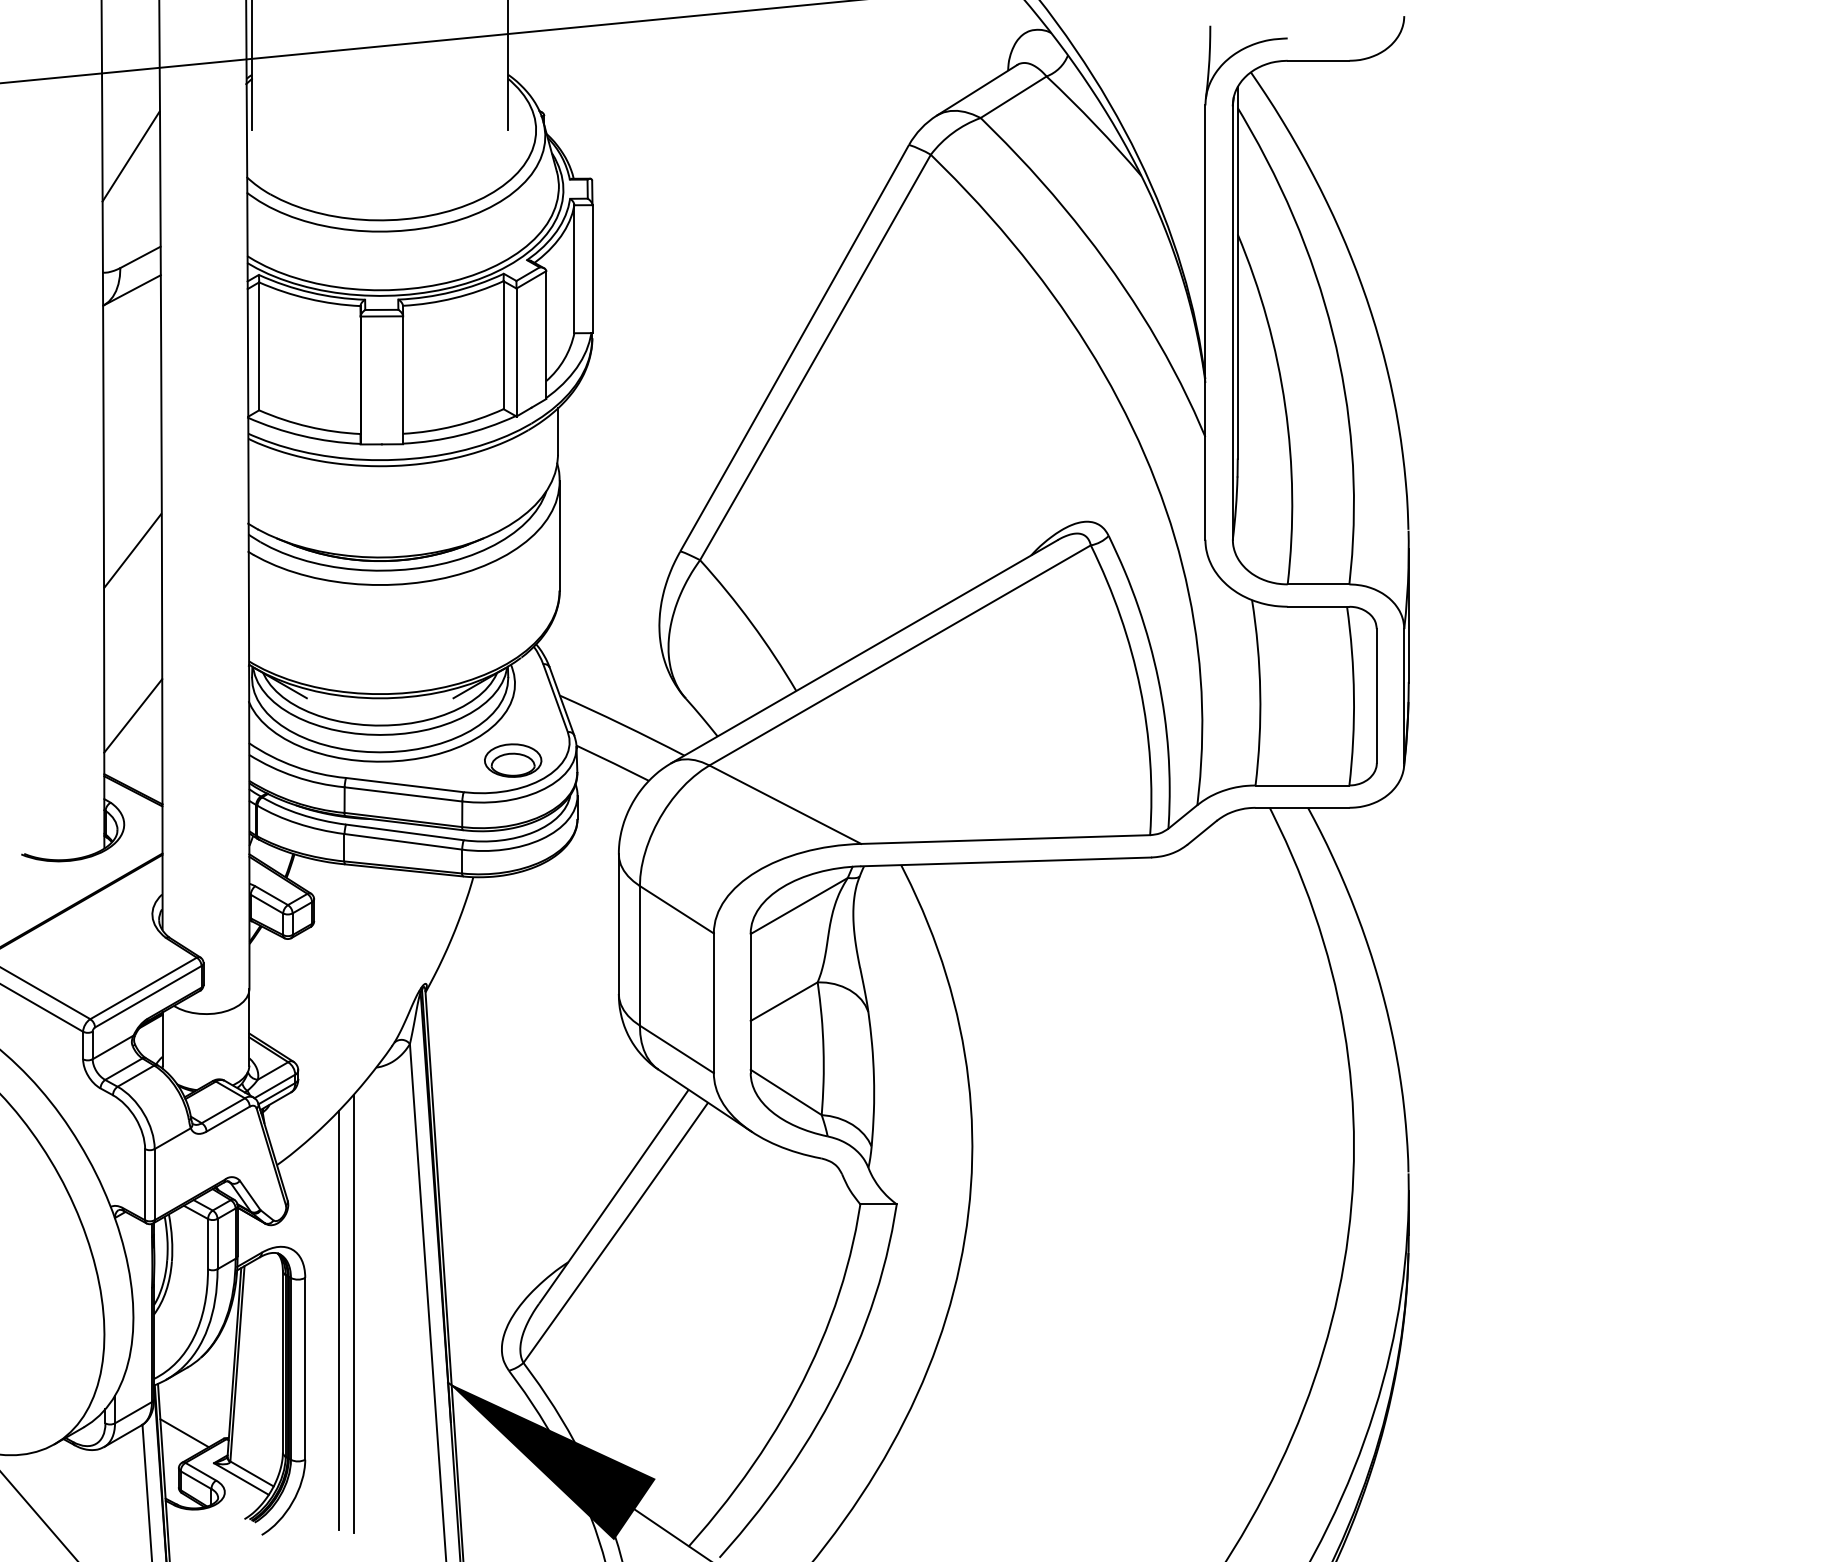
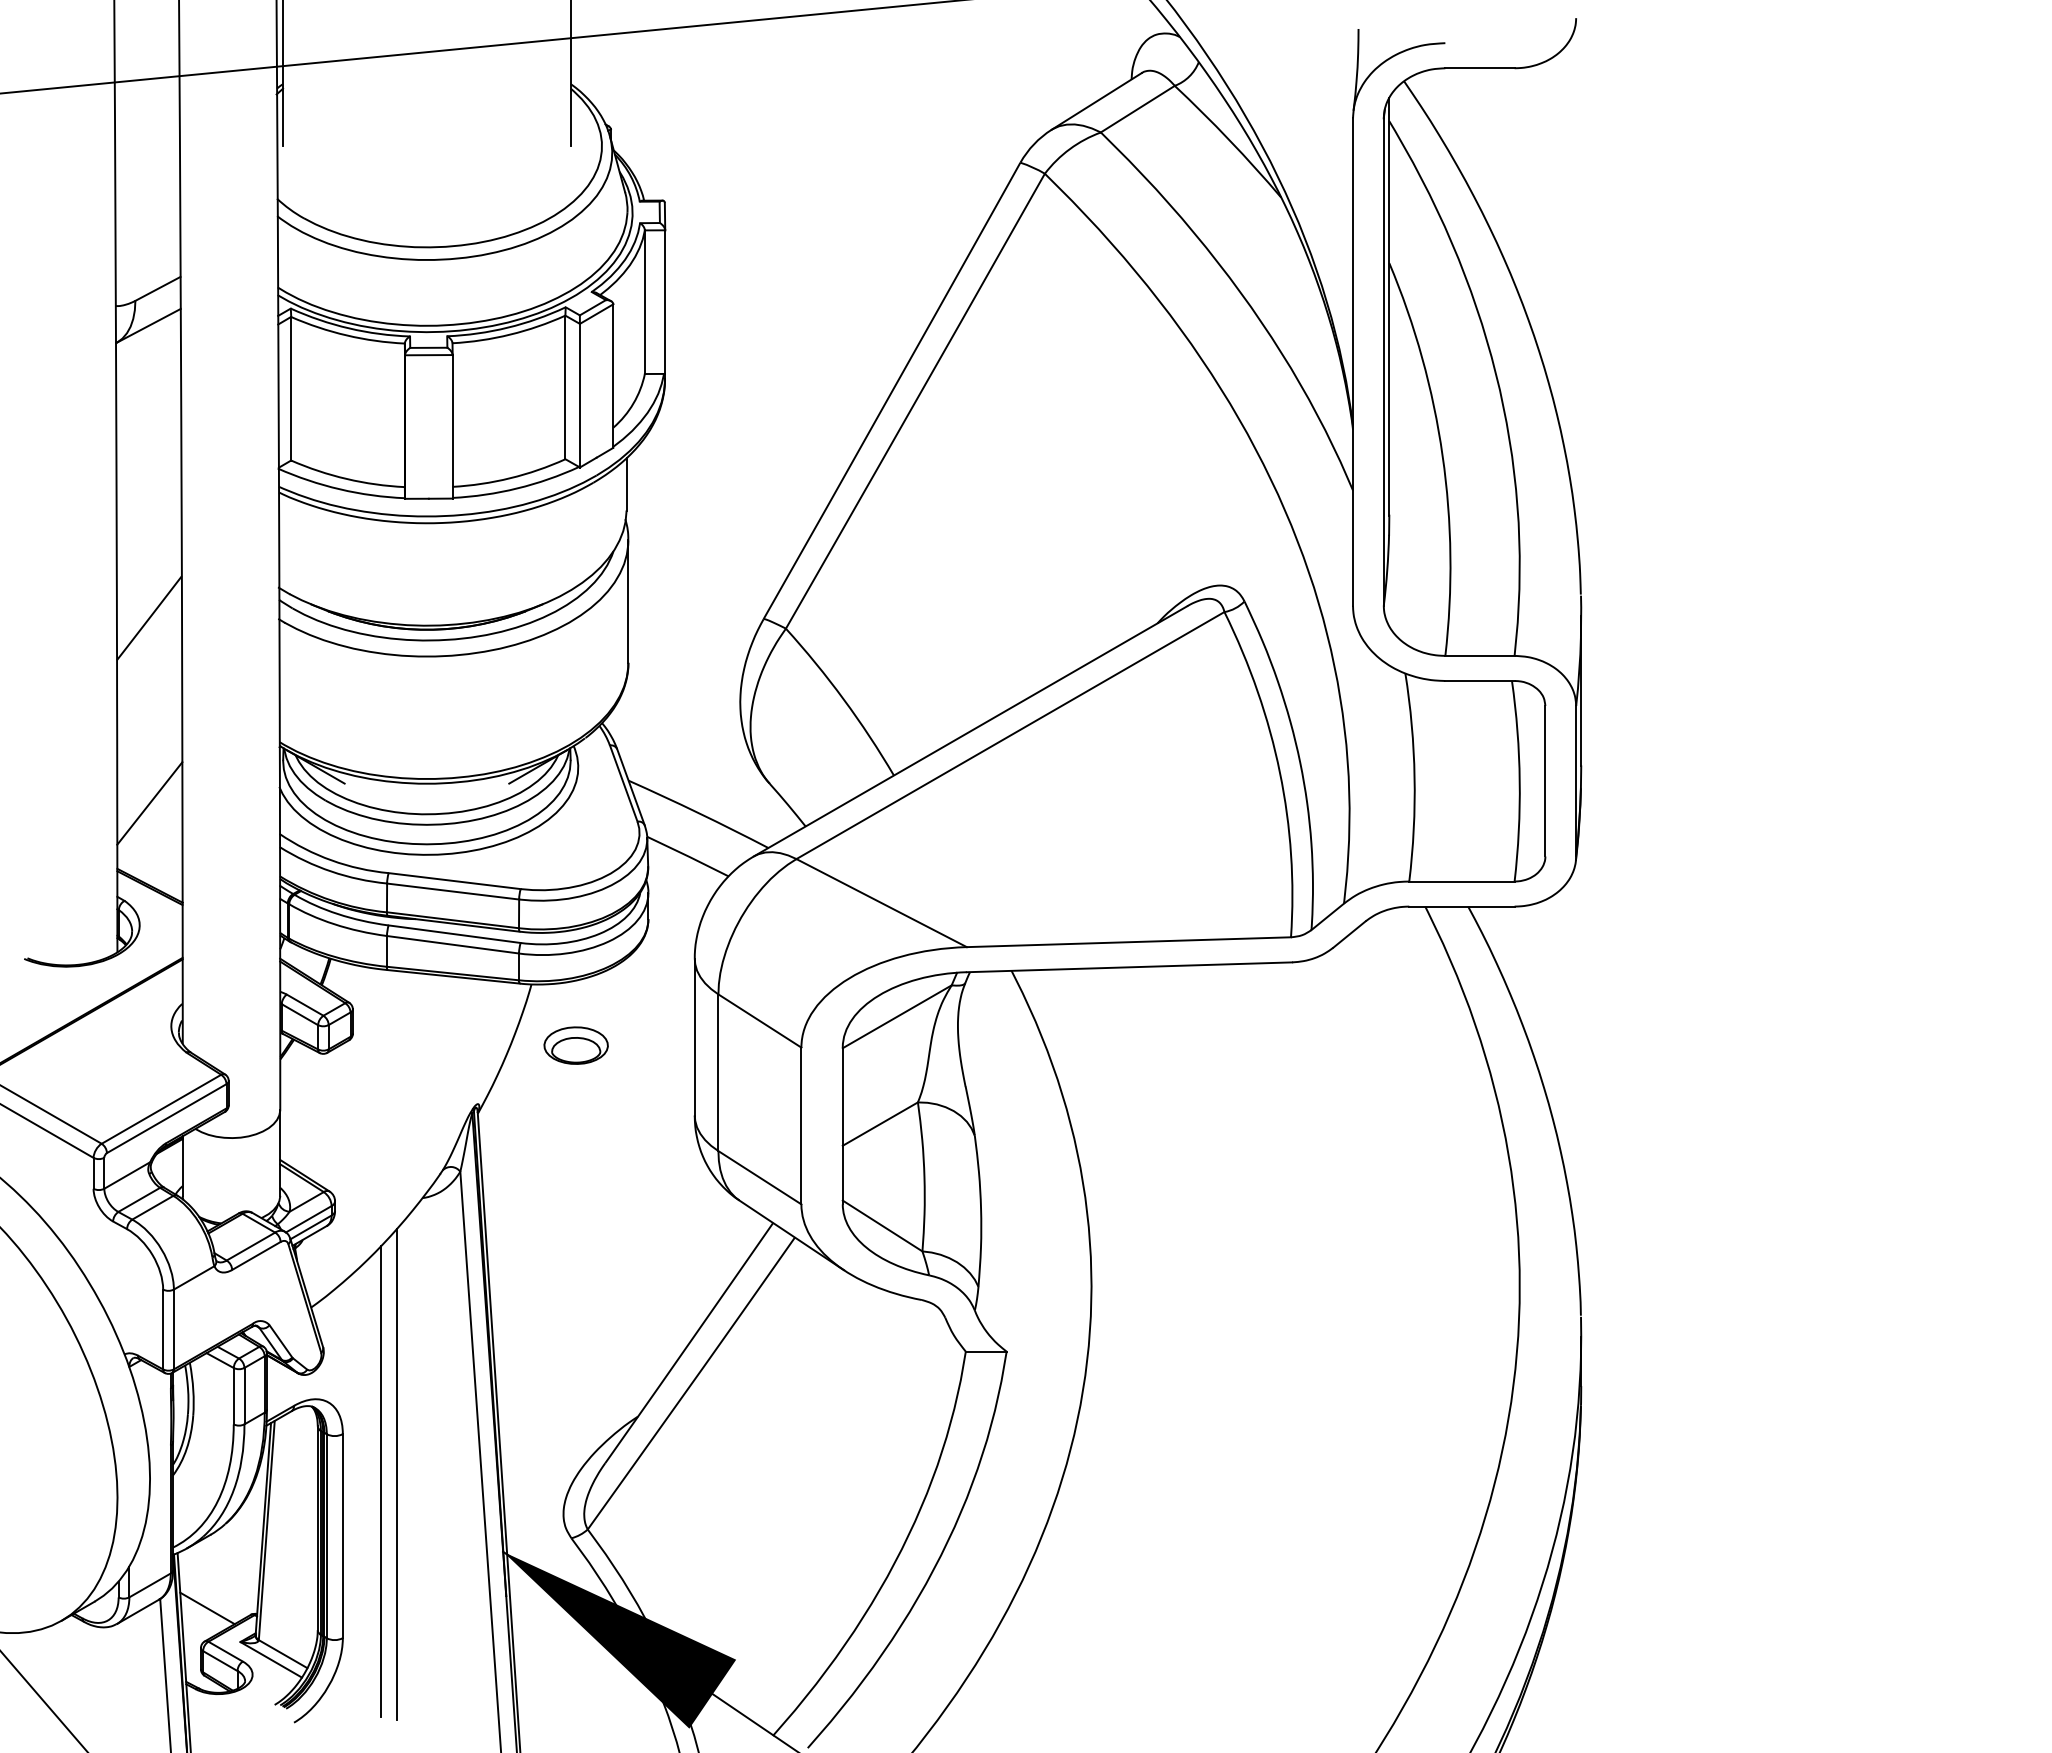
line: (131, 156) -> (147, 175), removed
part: (512, 760) -> (575, 1045), moved

